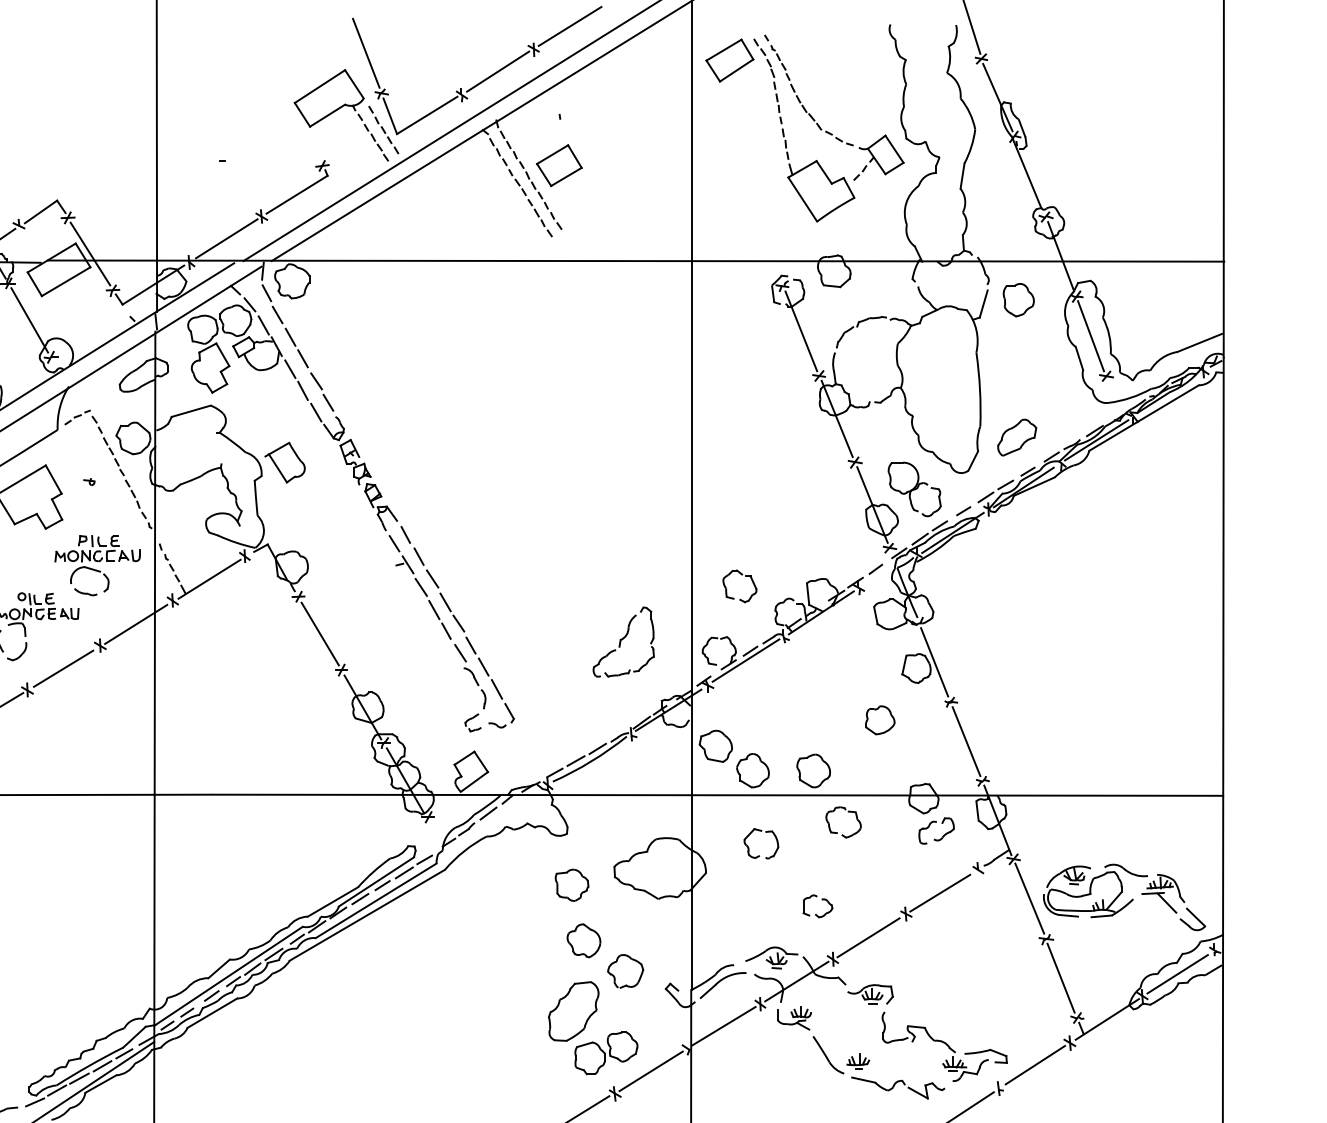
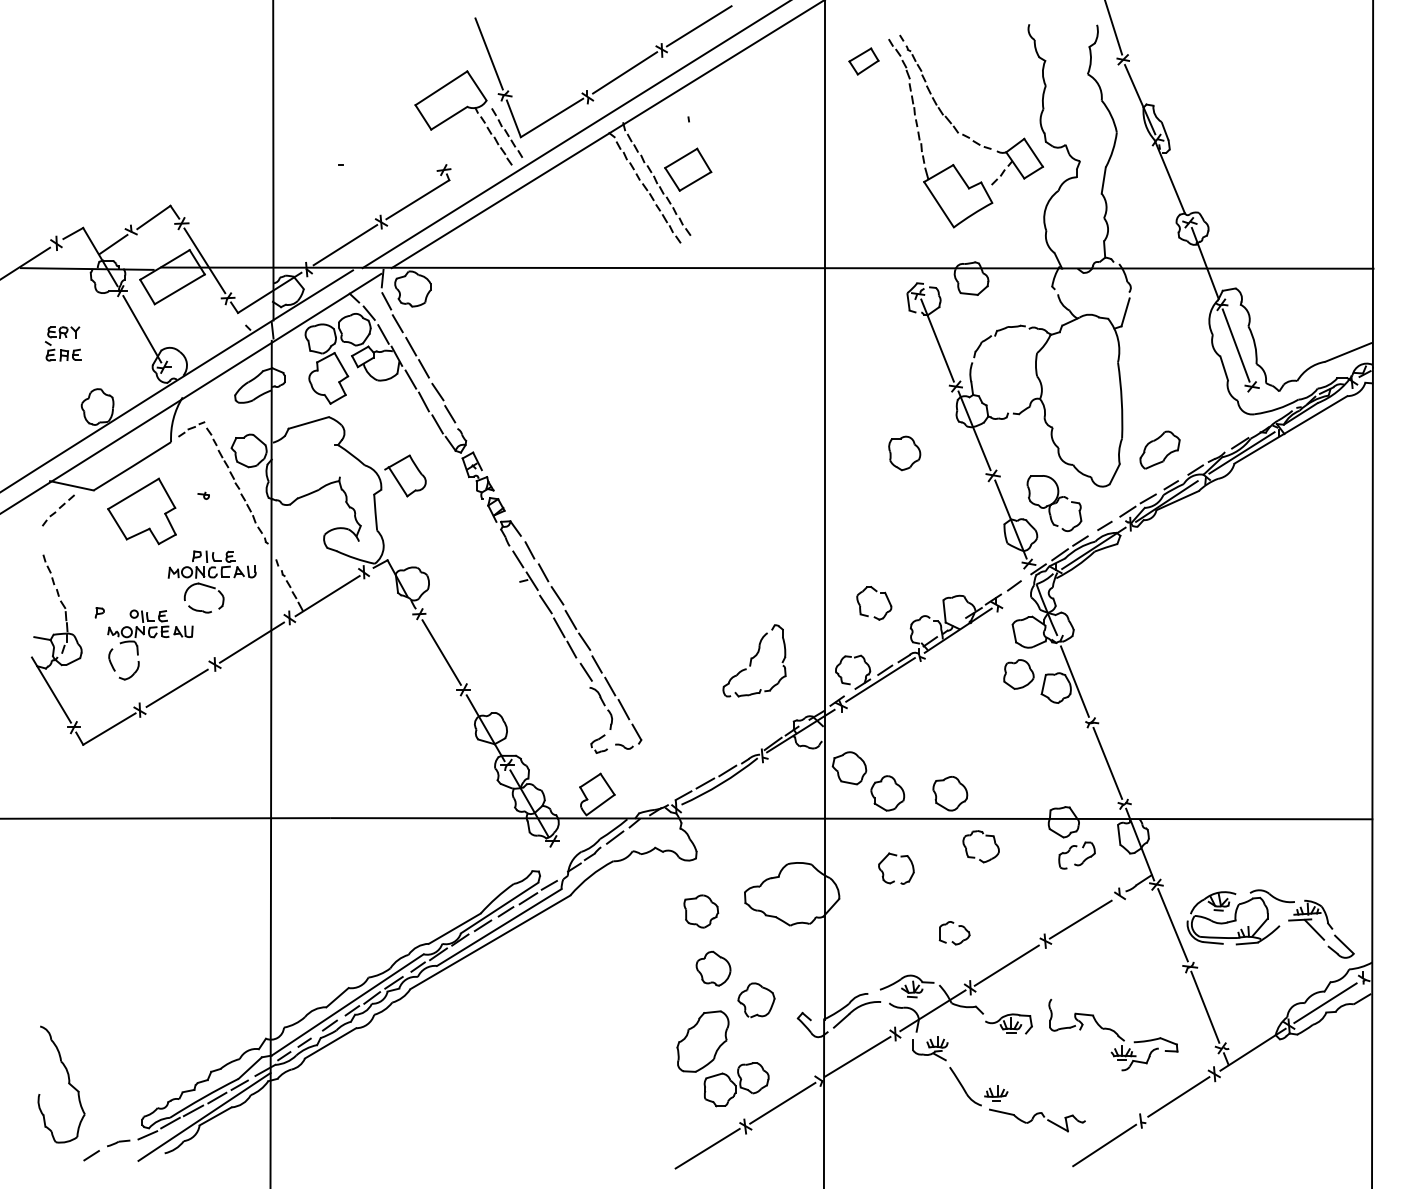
part: (729, 60) -> (863, 61), size x0.6
part: (1018, 300) -> (904, 453), moved
part: (879, 720) -> (1018, 674), moved
part: (944, 1047) -> (1113, 1035), moved

